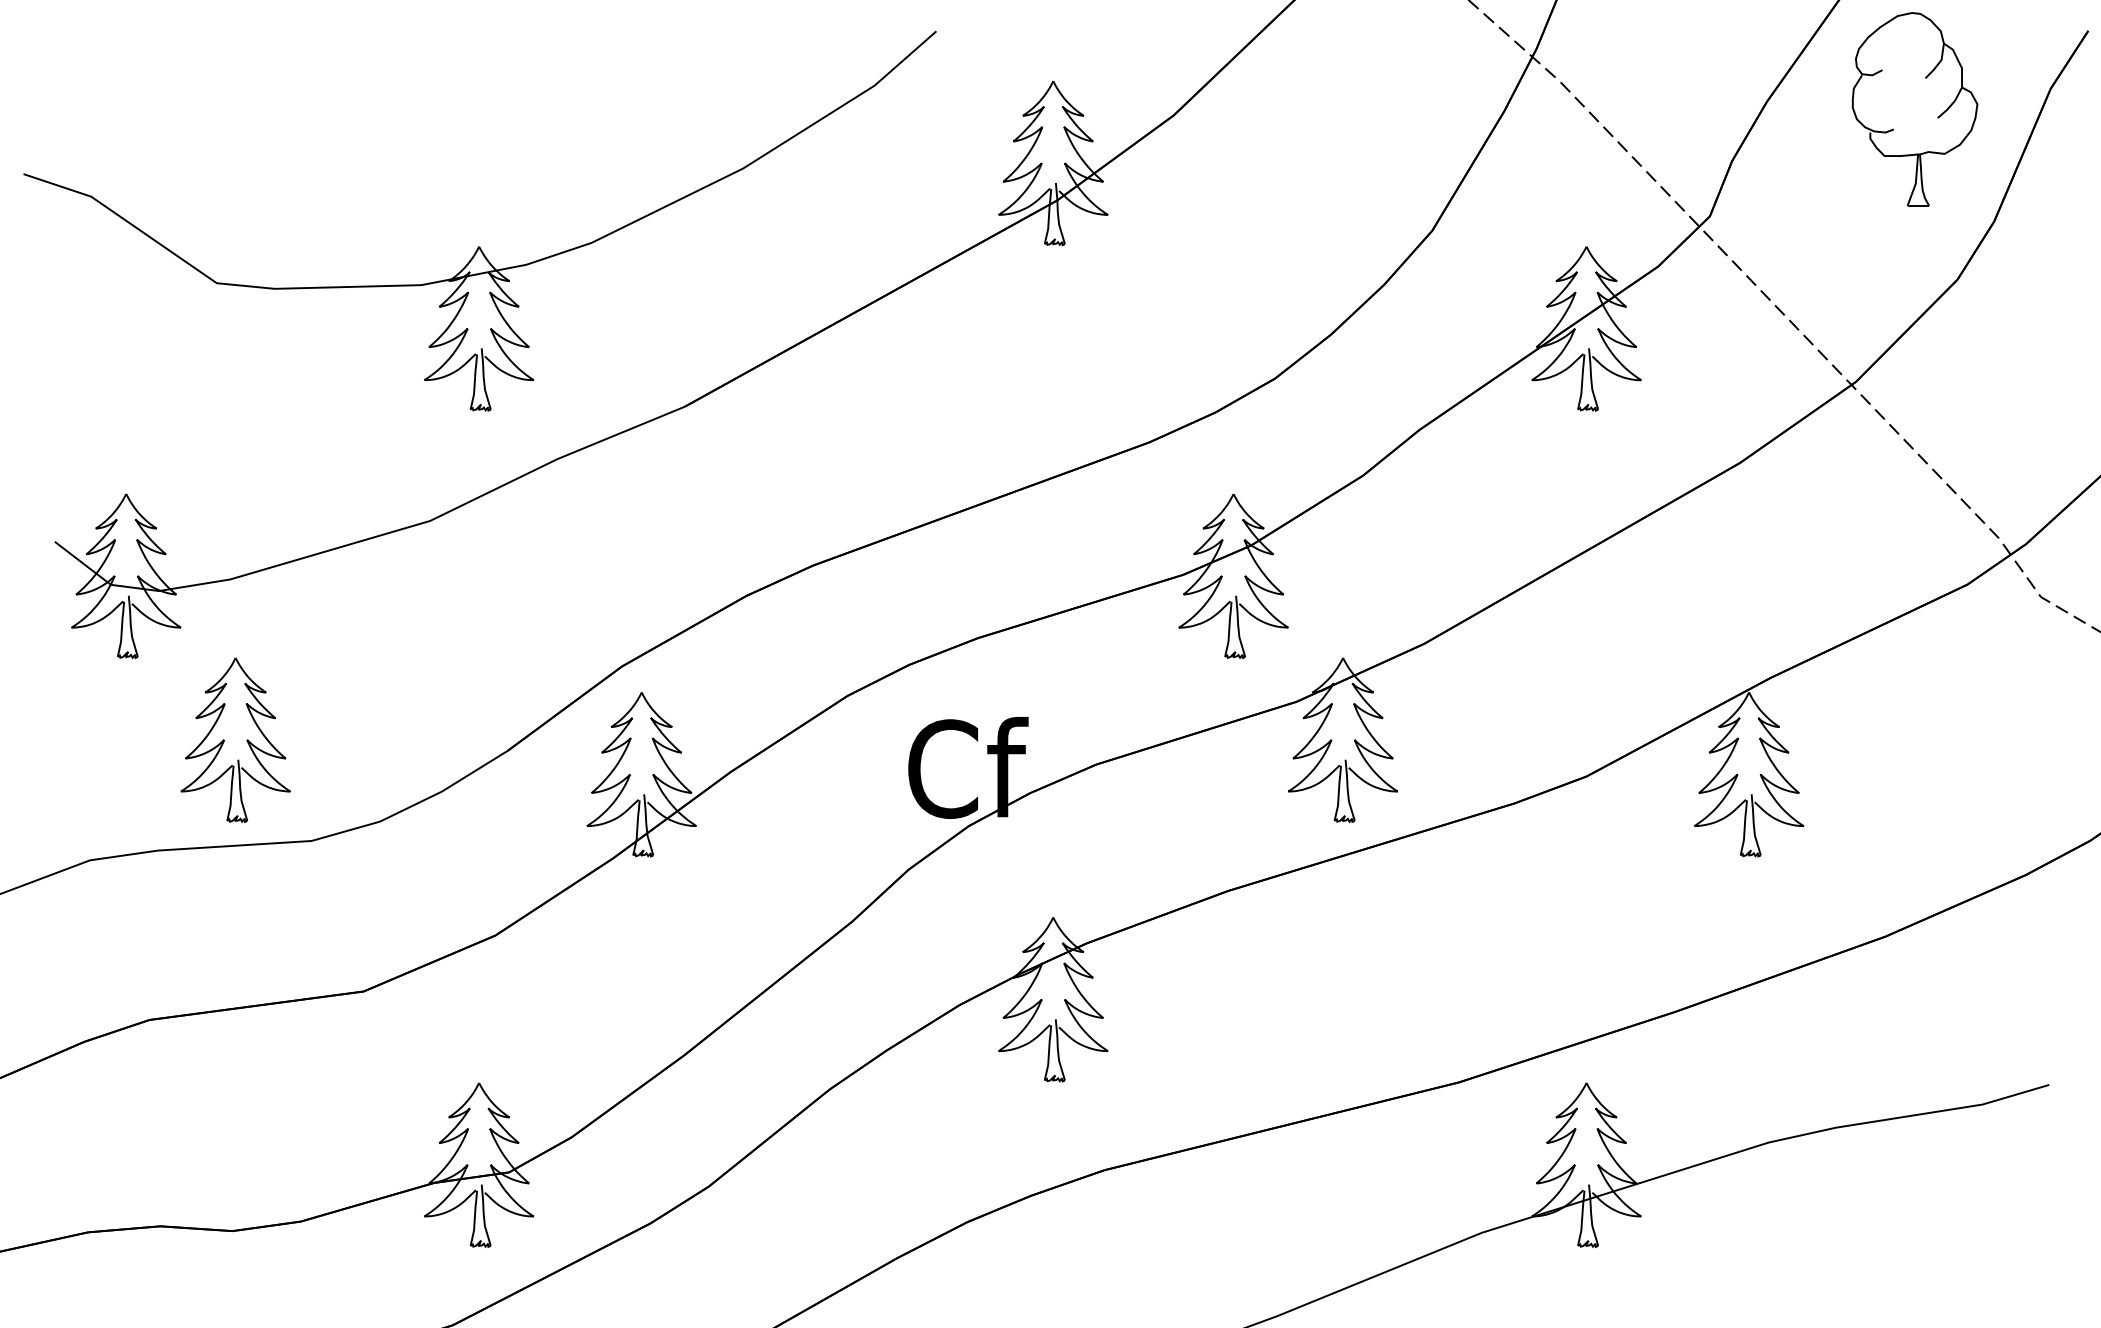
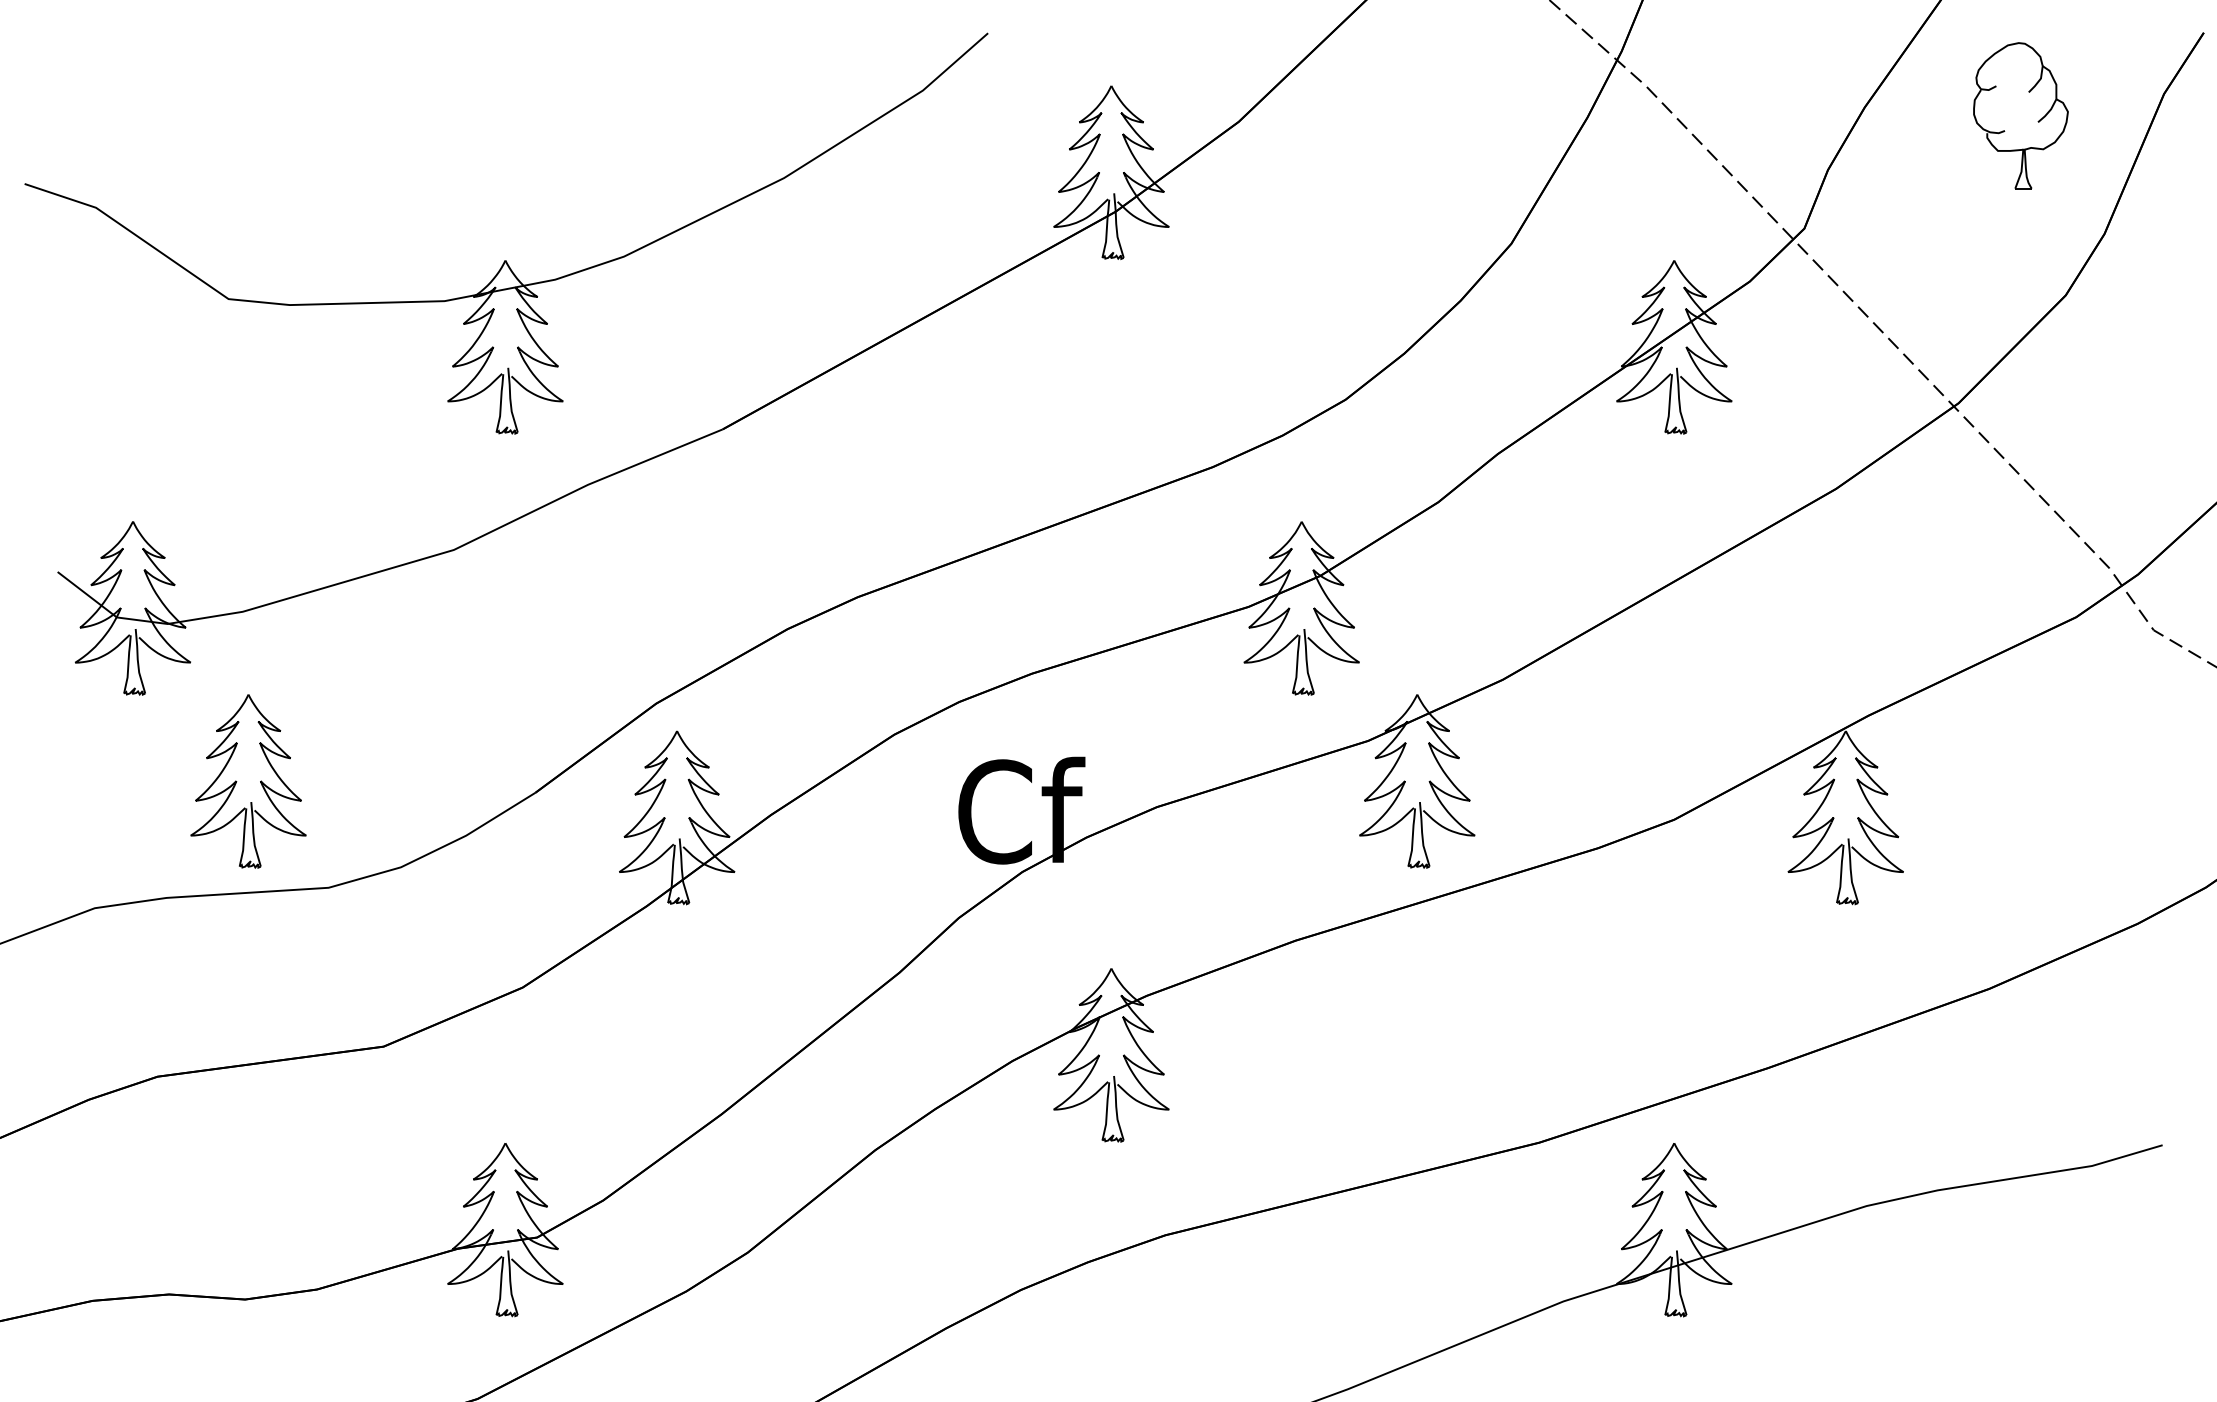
part: (1914, 109) -> (2020, 115), size x0.71

